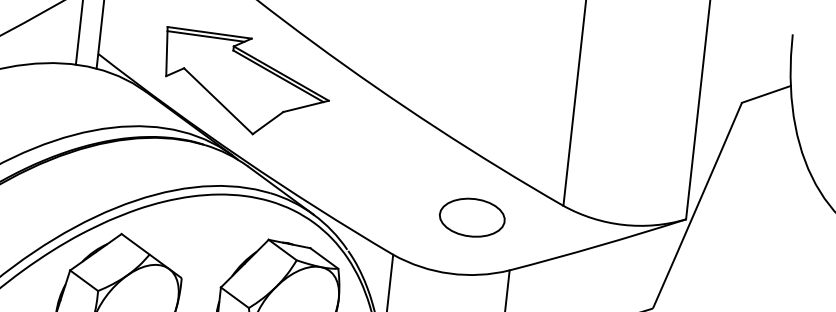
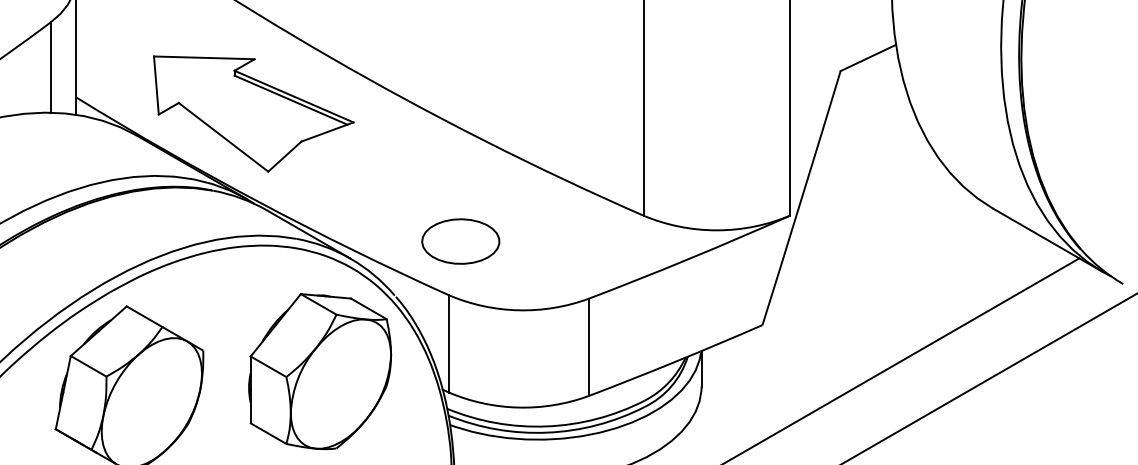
line: (206, 36) -> (200, 62), removed
part: (472, 217) -> (460, 241), moved

